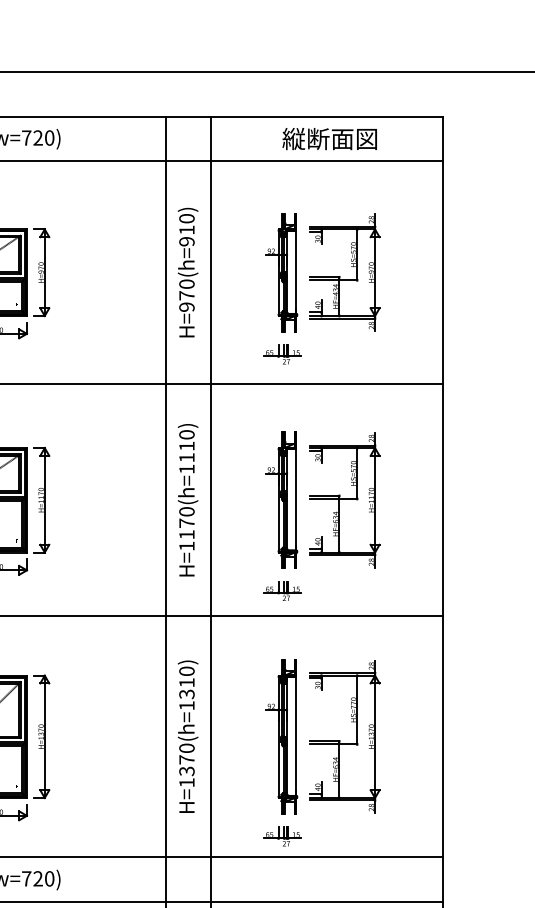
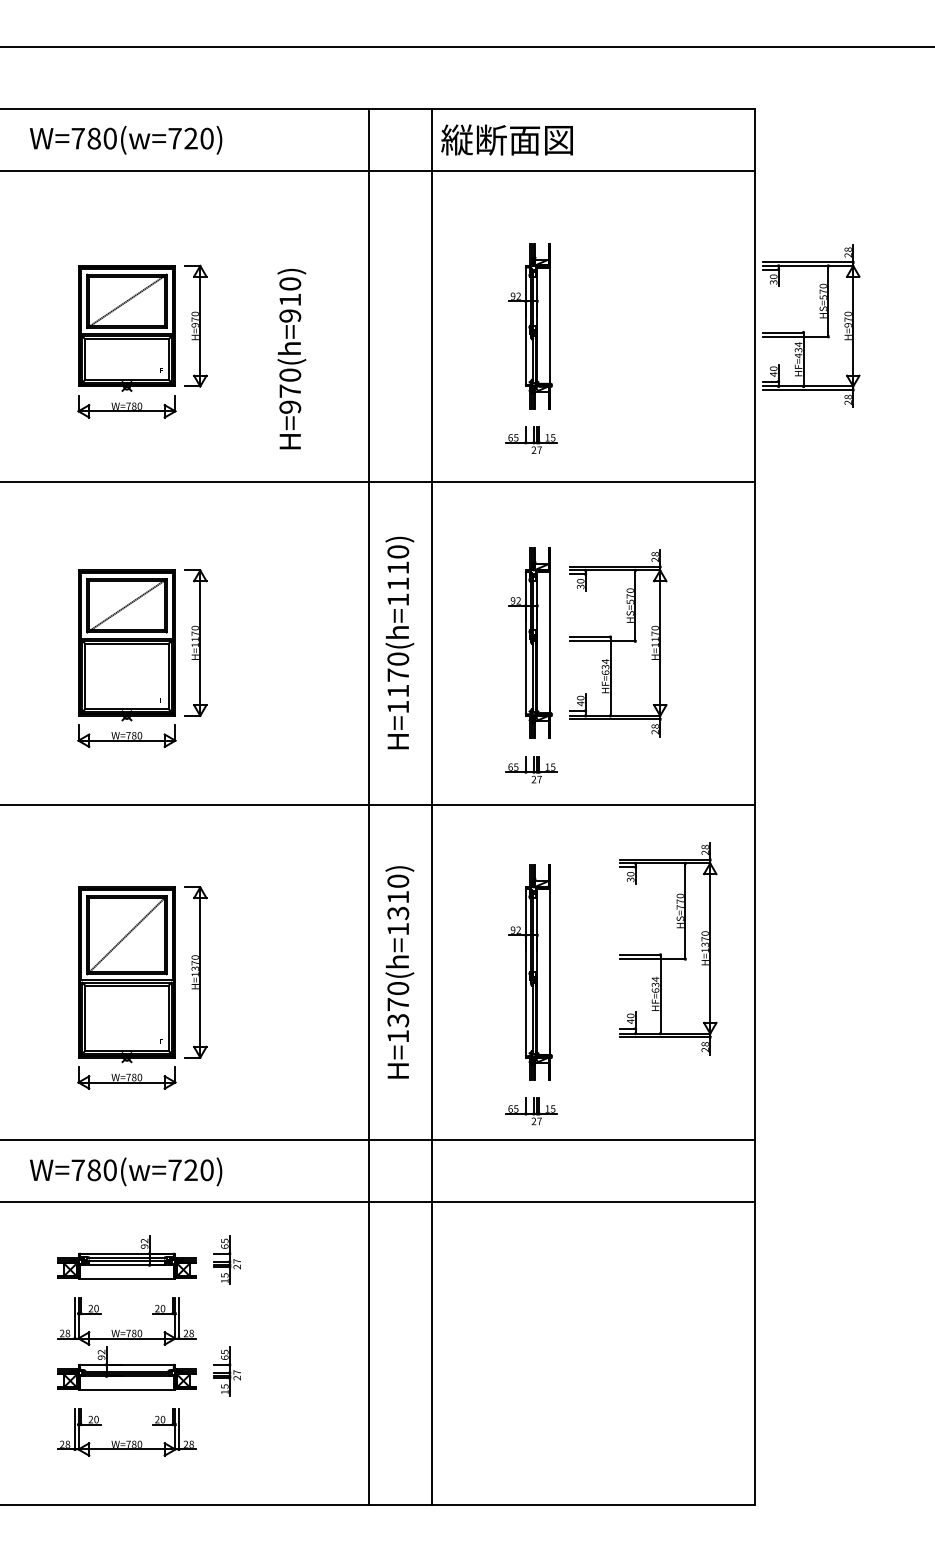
text: (329, 138) -> (506, 139), moved
text: (187, 272) -> (291, 359), moved
part: (340, 276) -> (804, 331), moved
part: (340, 740) -> (661, 953), moved

